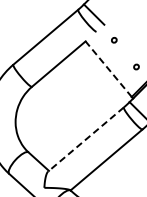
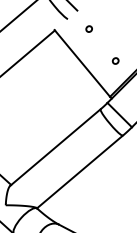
line: (108, 69) -> (82, 63), dashed -> solid
line: (85, 139) -> (54, 147), dashed -> solid

